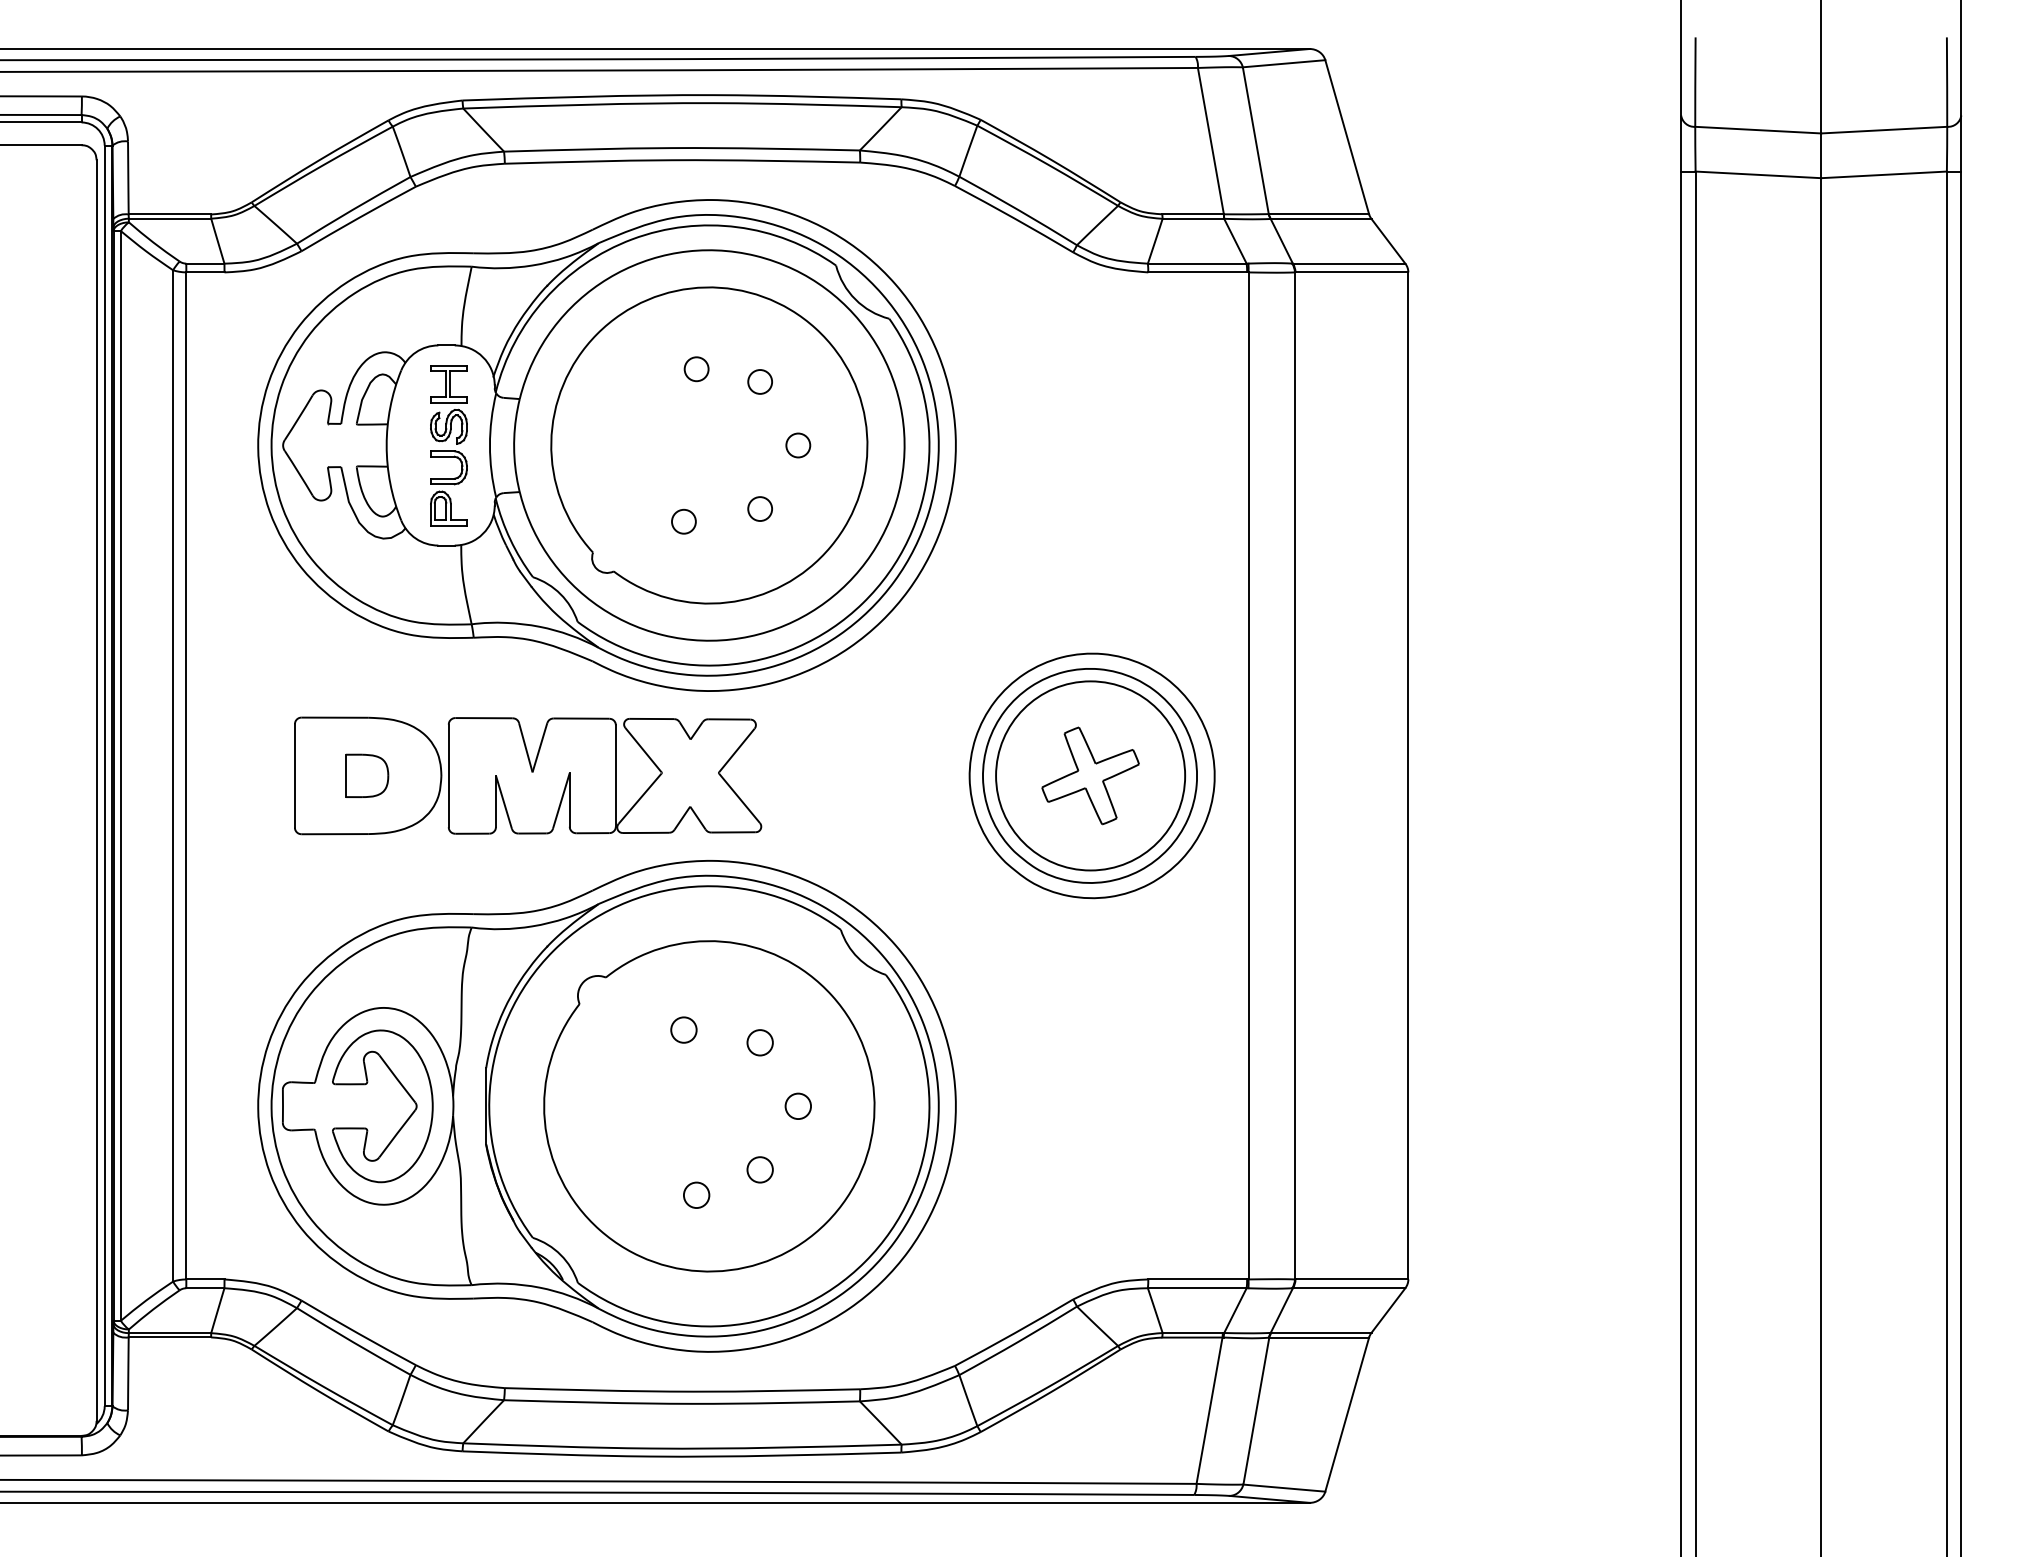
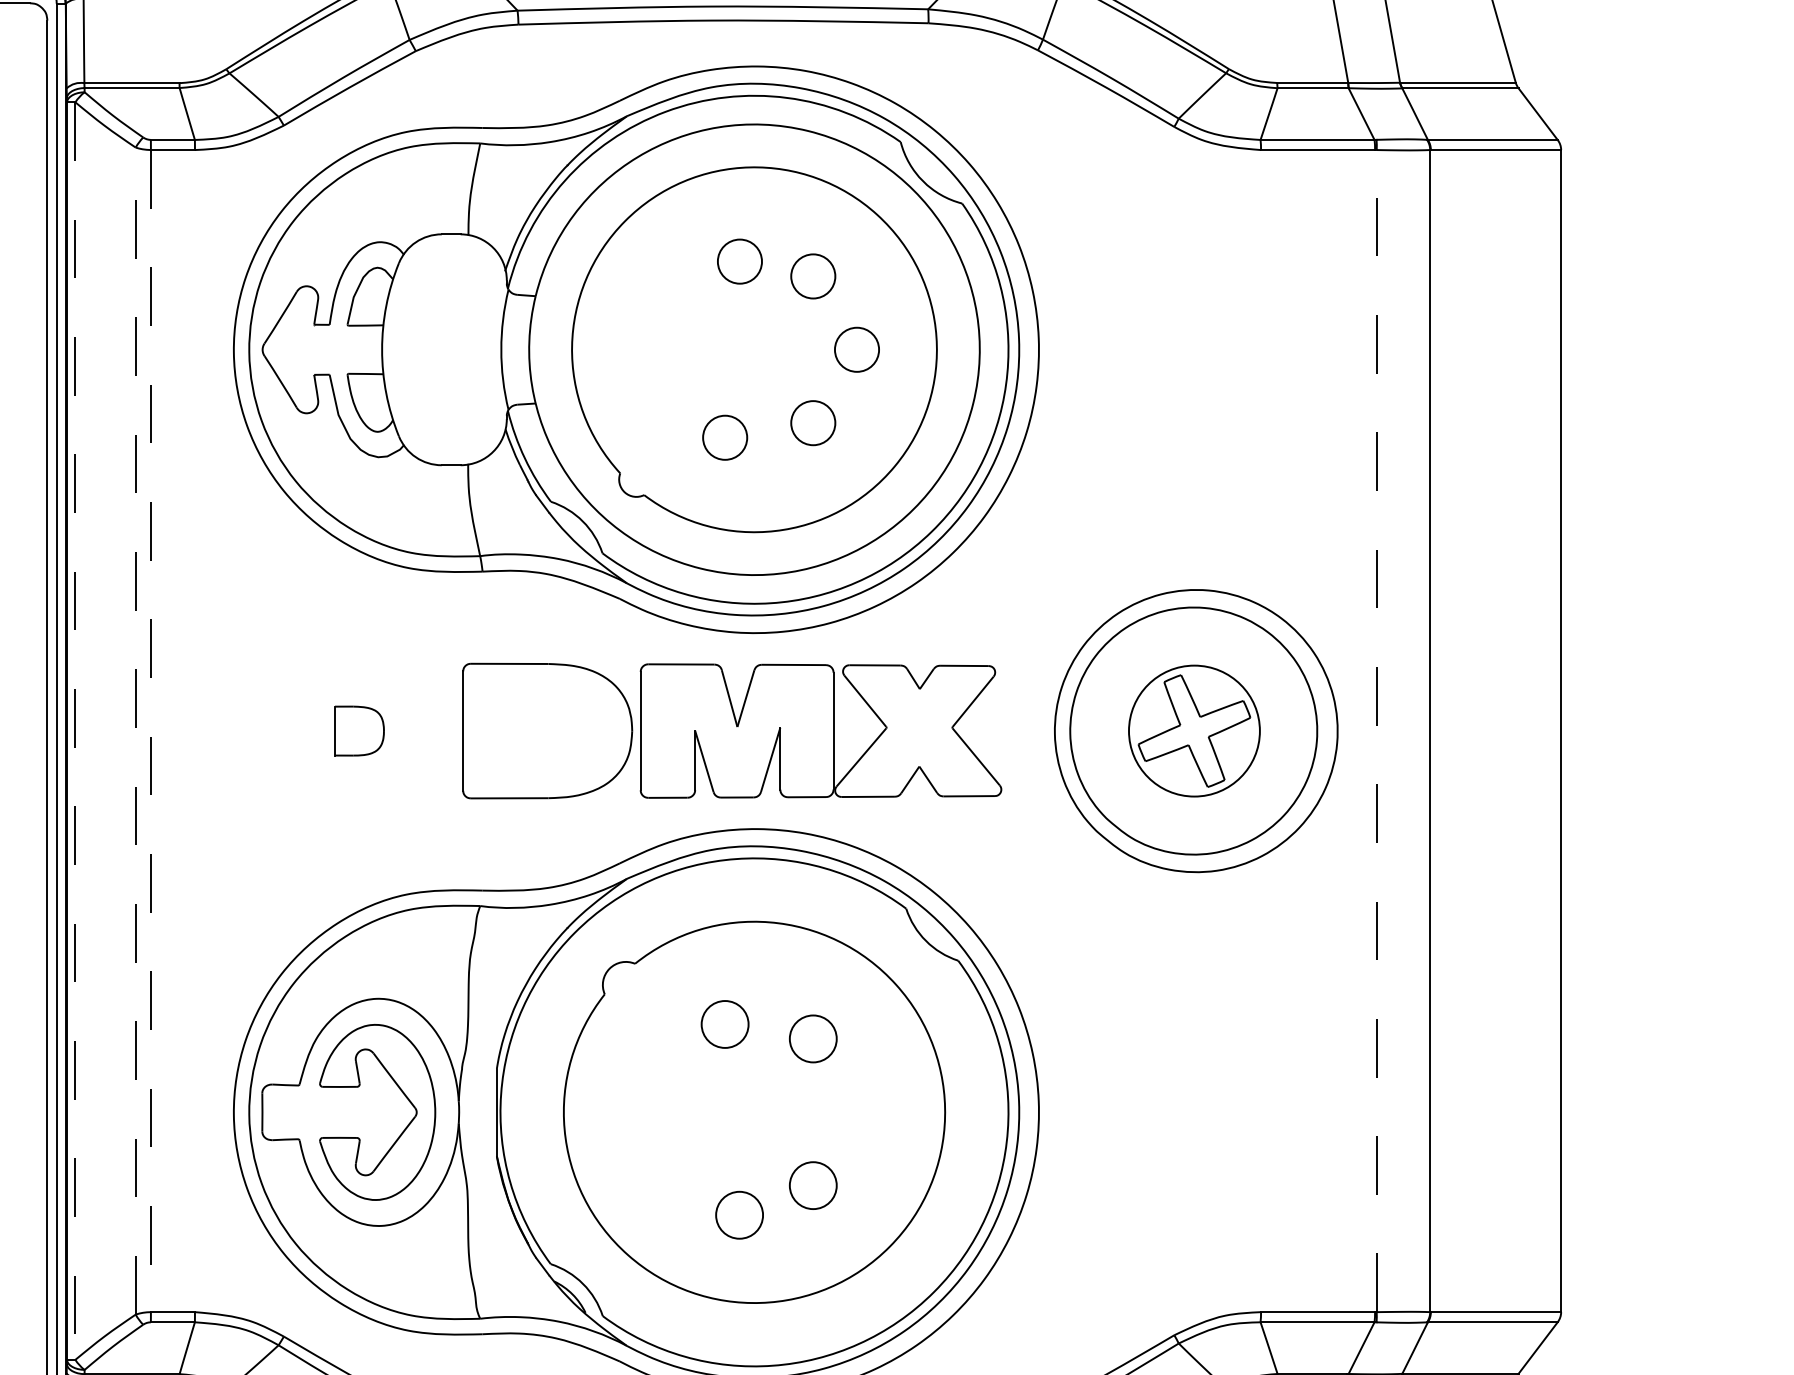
circle: (696, 369) -> (739, 262), size x1.6
circle: (759, 381) -> (812, 275), size x1.6
part: (448, 445) -> (453, 349), removed
circle: (798, 445) -> (857, 349), size x1.6
circle: (759, 508) -> (812, 422), size x1.6
circle: (683, 521) -> (724, 437), size x1.6
line: (120, 775) -> (74, 730), solid -> dashed
line: (173, 775) -> (136, 730), solid -> dashed
line: (186, 775) -> (151, 730), solid -> dashed
part: (528, 775) -> (732, 730), moved
circle: (1090, 775) -> (1194, 730), size x0.6
line: (1248, 775) -> (1376, 730), solid -> dashed
circle: (683, 1029) -> (724, 1023), size x1.6
circle: (759, 1042) -> (812, 1038), size x1.6
circle: (797, 1105) -> (856, 1111), removed
circle: (759, 1169) -> (812, 1185), size x1.6
circle: (696, 1194) -> (739, 1214), size x1.6

